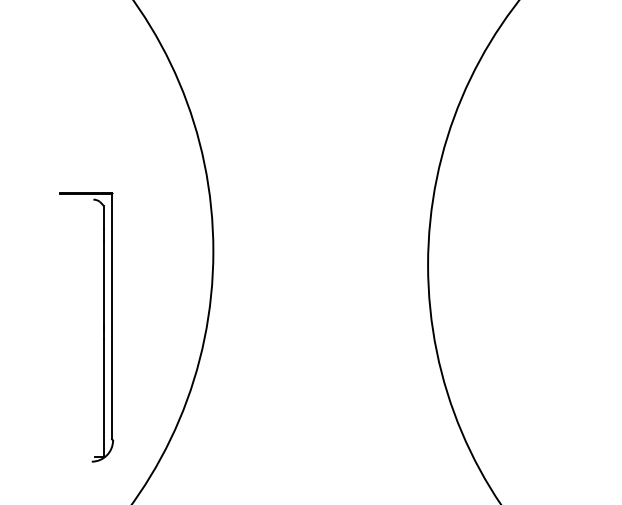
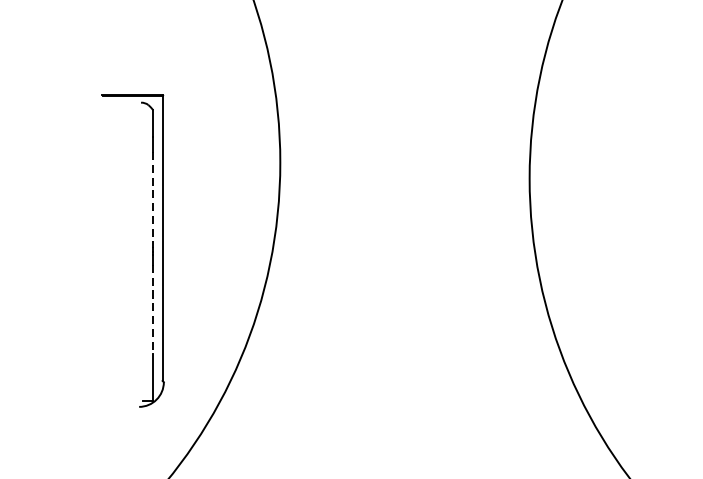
line: (103, 284) -> (152, 201), solid -> dashed
line: (103, 378) -> (152, 310), solid -> dashed

